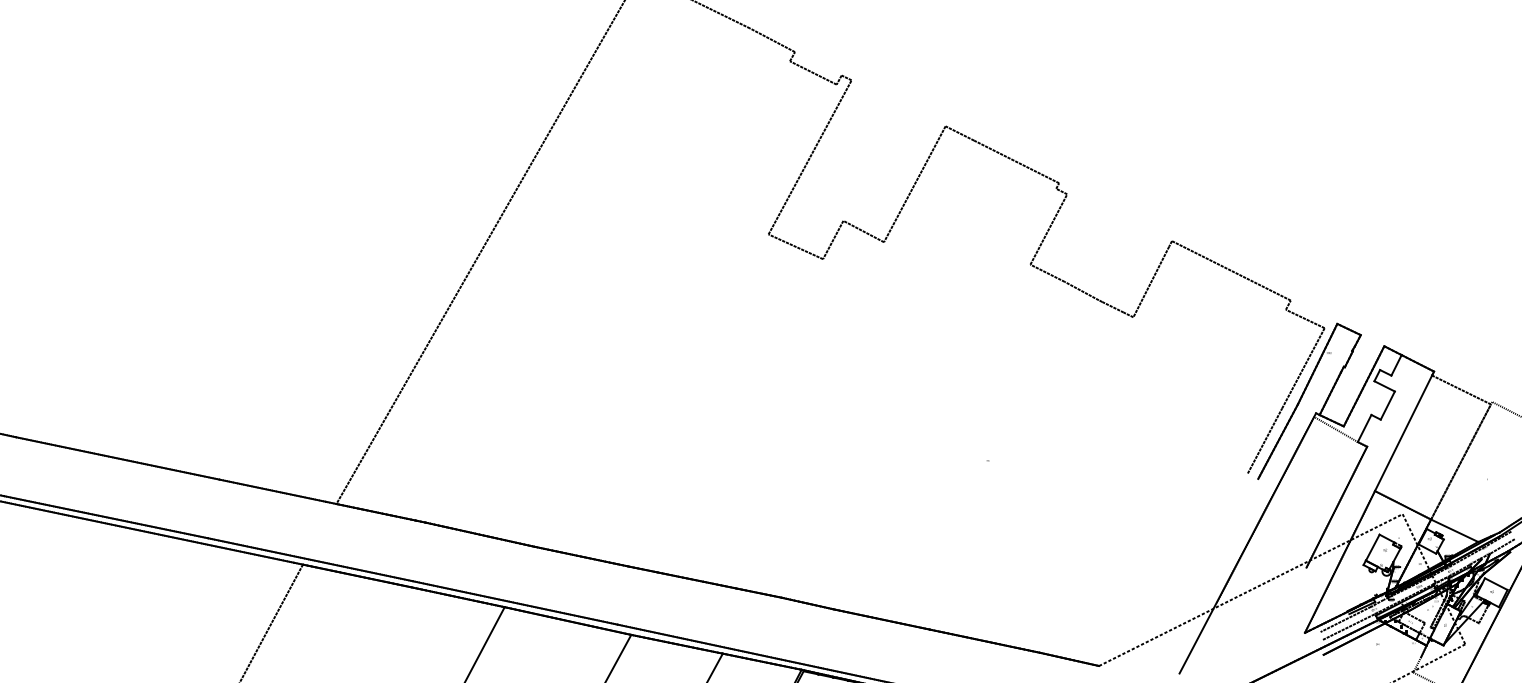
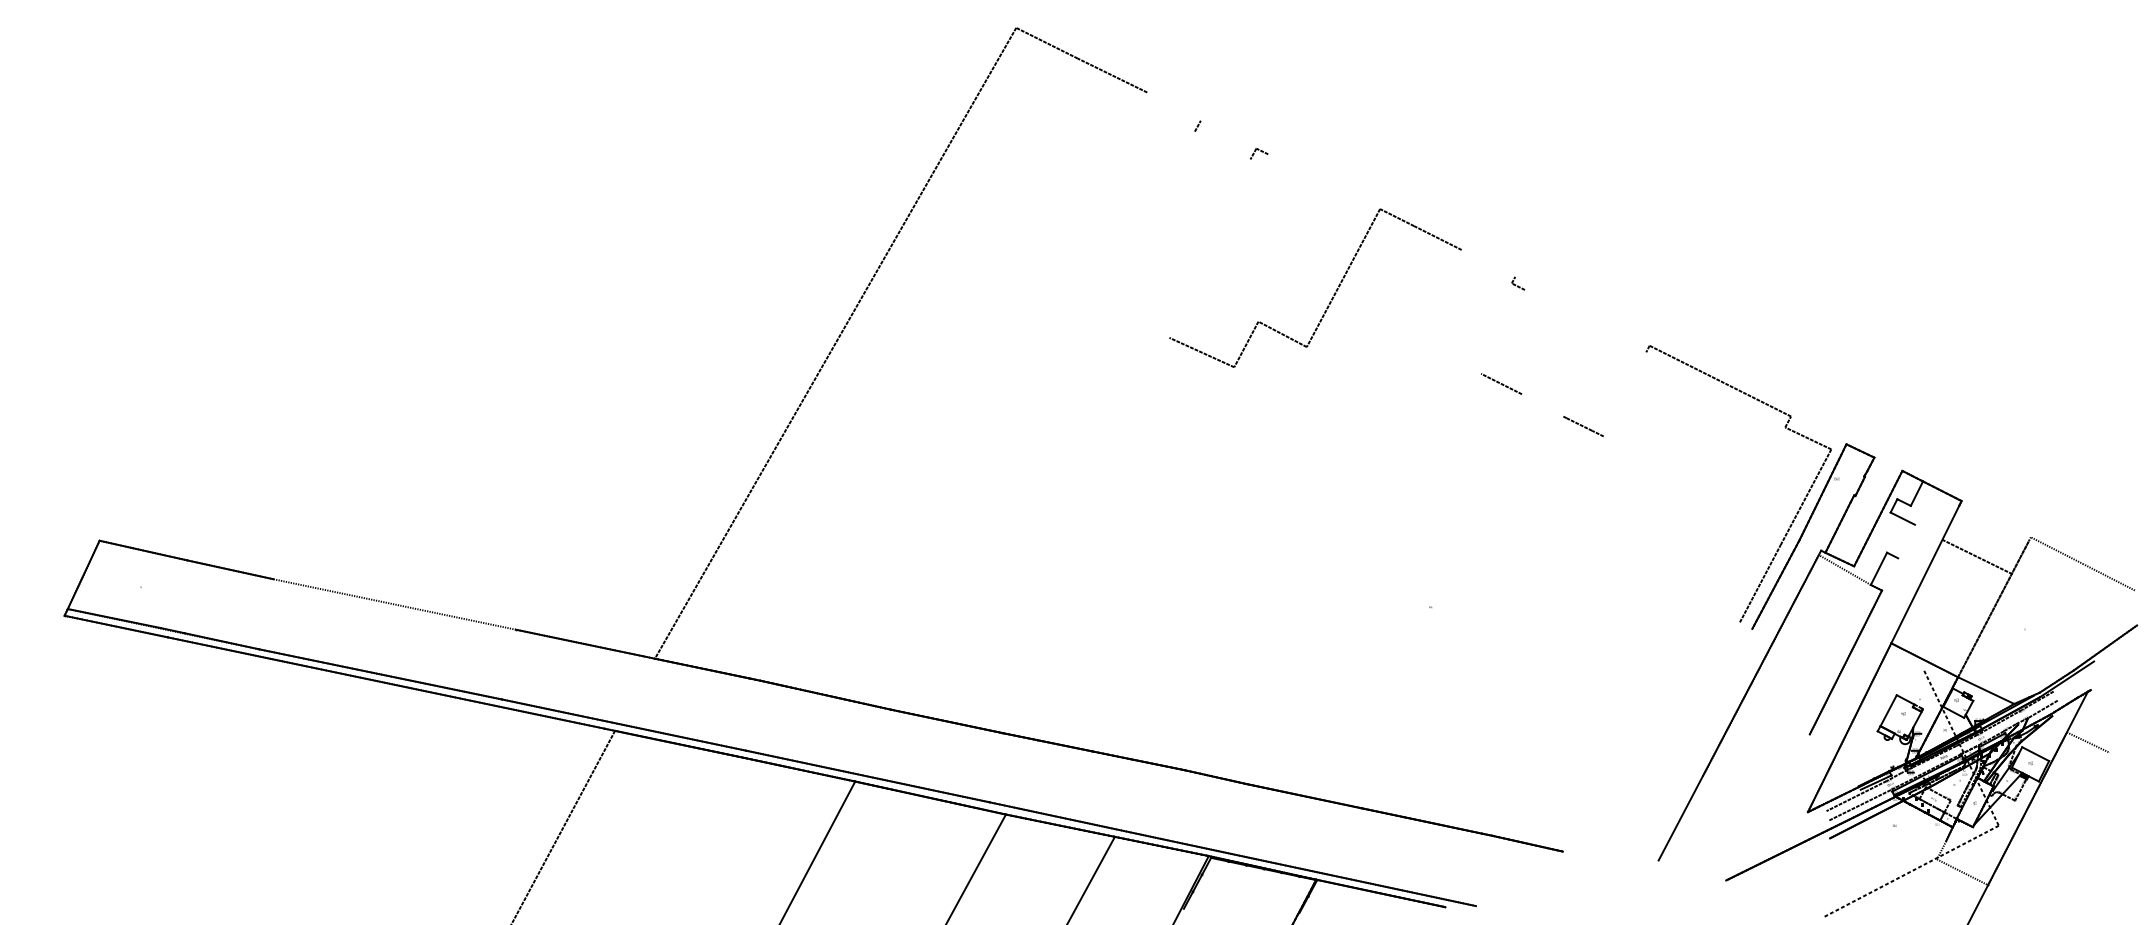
line: (772, 40) -> (1173, 106), removed
line: (813, 72) -> (1222, 145), removed
line: (809, 156) -> (1218, 245), removed
line: (1036, 172) -> (1488, 263), removed
line: (1048, 229) -> (1502, 331), removed
line: (1150, 282) -> (1624, 394), removed
line: (1081, 291) -> (1541, 405), removed
line: (1461, 389) -> (1977, 556), moved
line: (1387, 405) -> (1906, 541), removed
line: (117, 458) -> (394, 604), removed
line: (1250, 589) -> (1743, 760), removed

